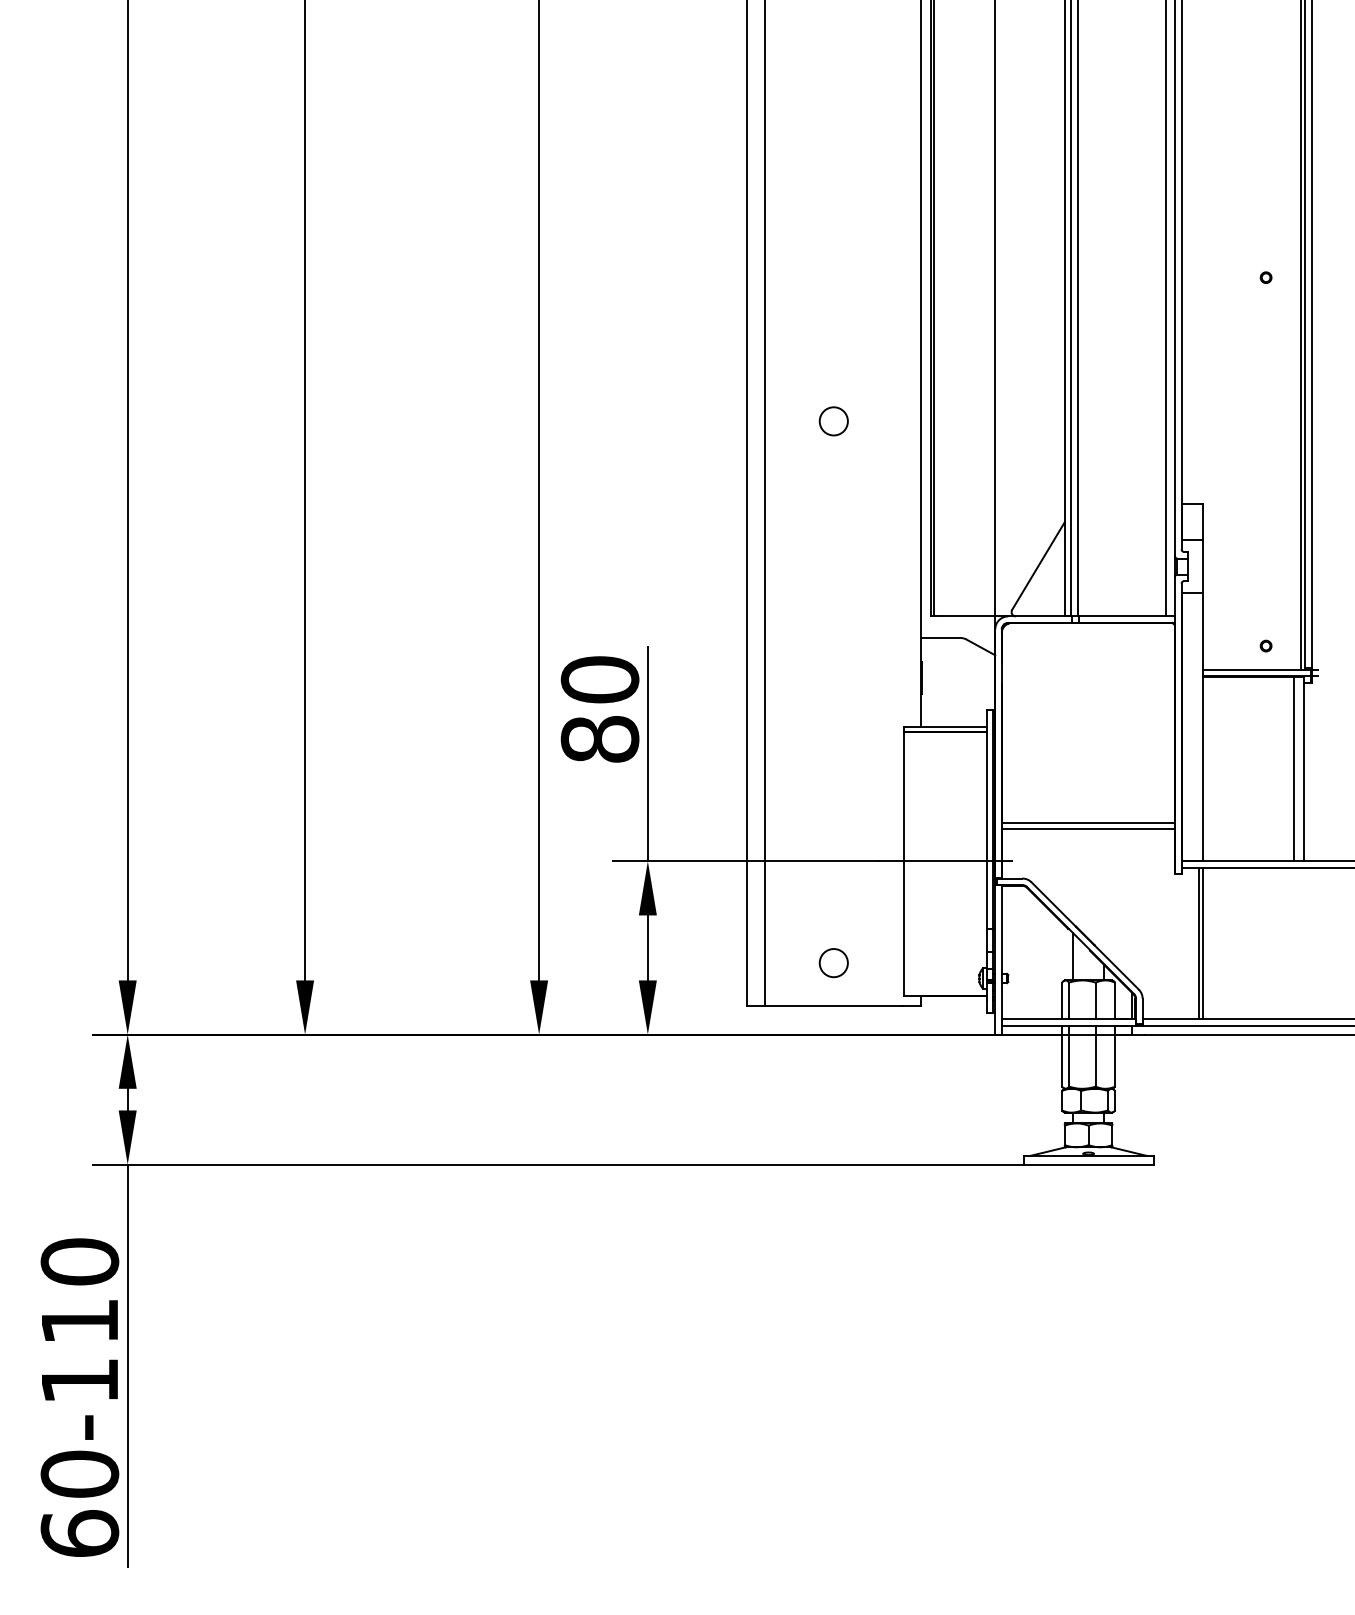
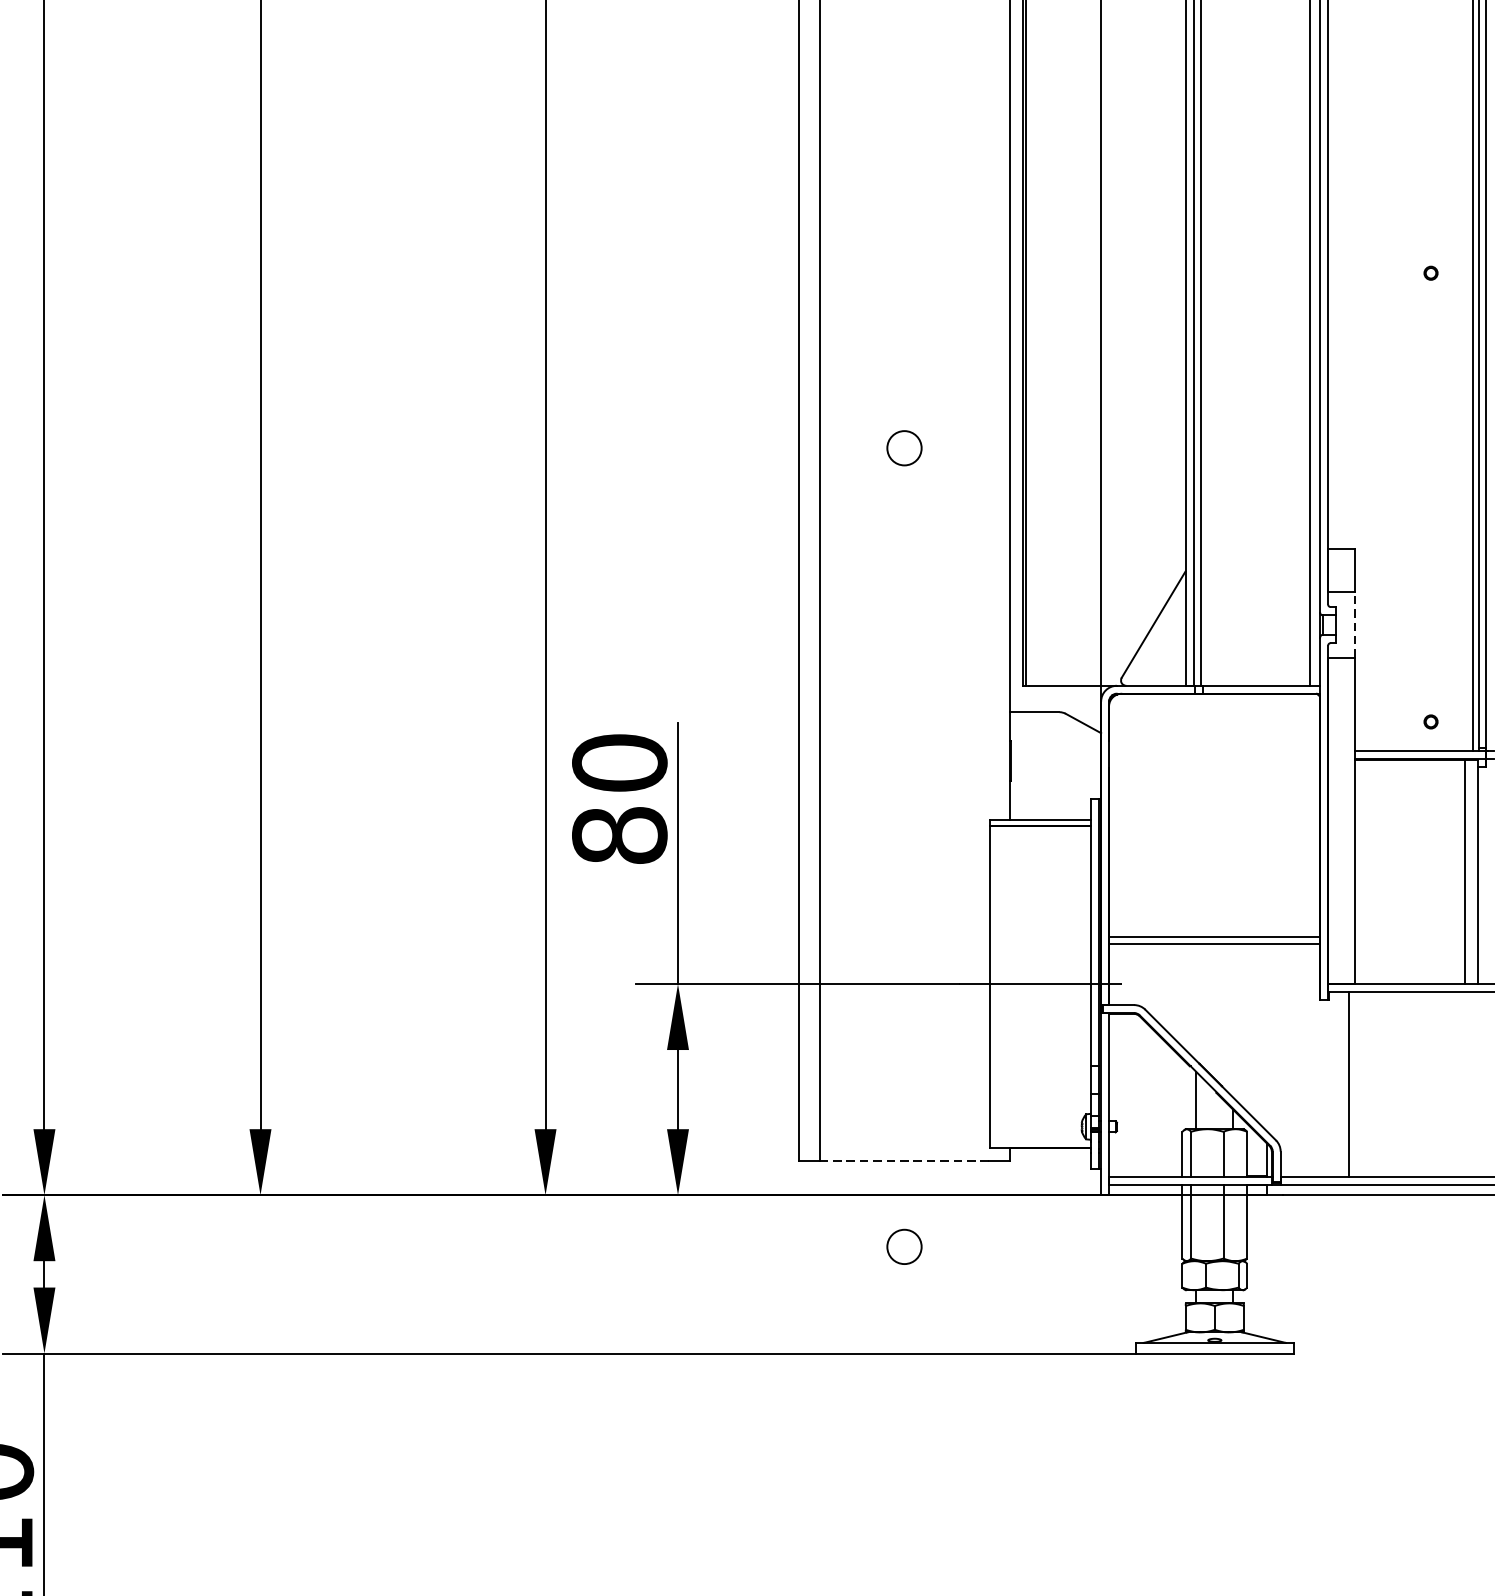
line: (1203, 566) -> (1354, 625), solid -> dashed
line: (1202, 943) -> (1353, 1084), removed
circle: (833, 963) -> (904, 1247), moved
line: (833, 1006) -> (904, 1160), solid -> dashed

